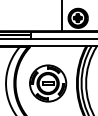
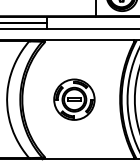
part: (48, 83) -> (74, 99), size x0.7

